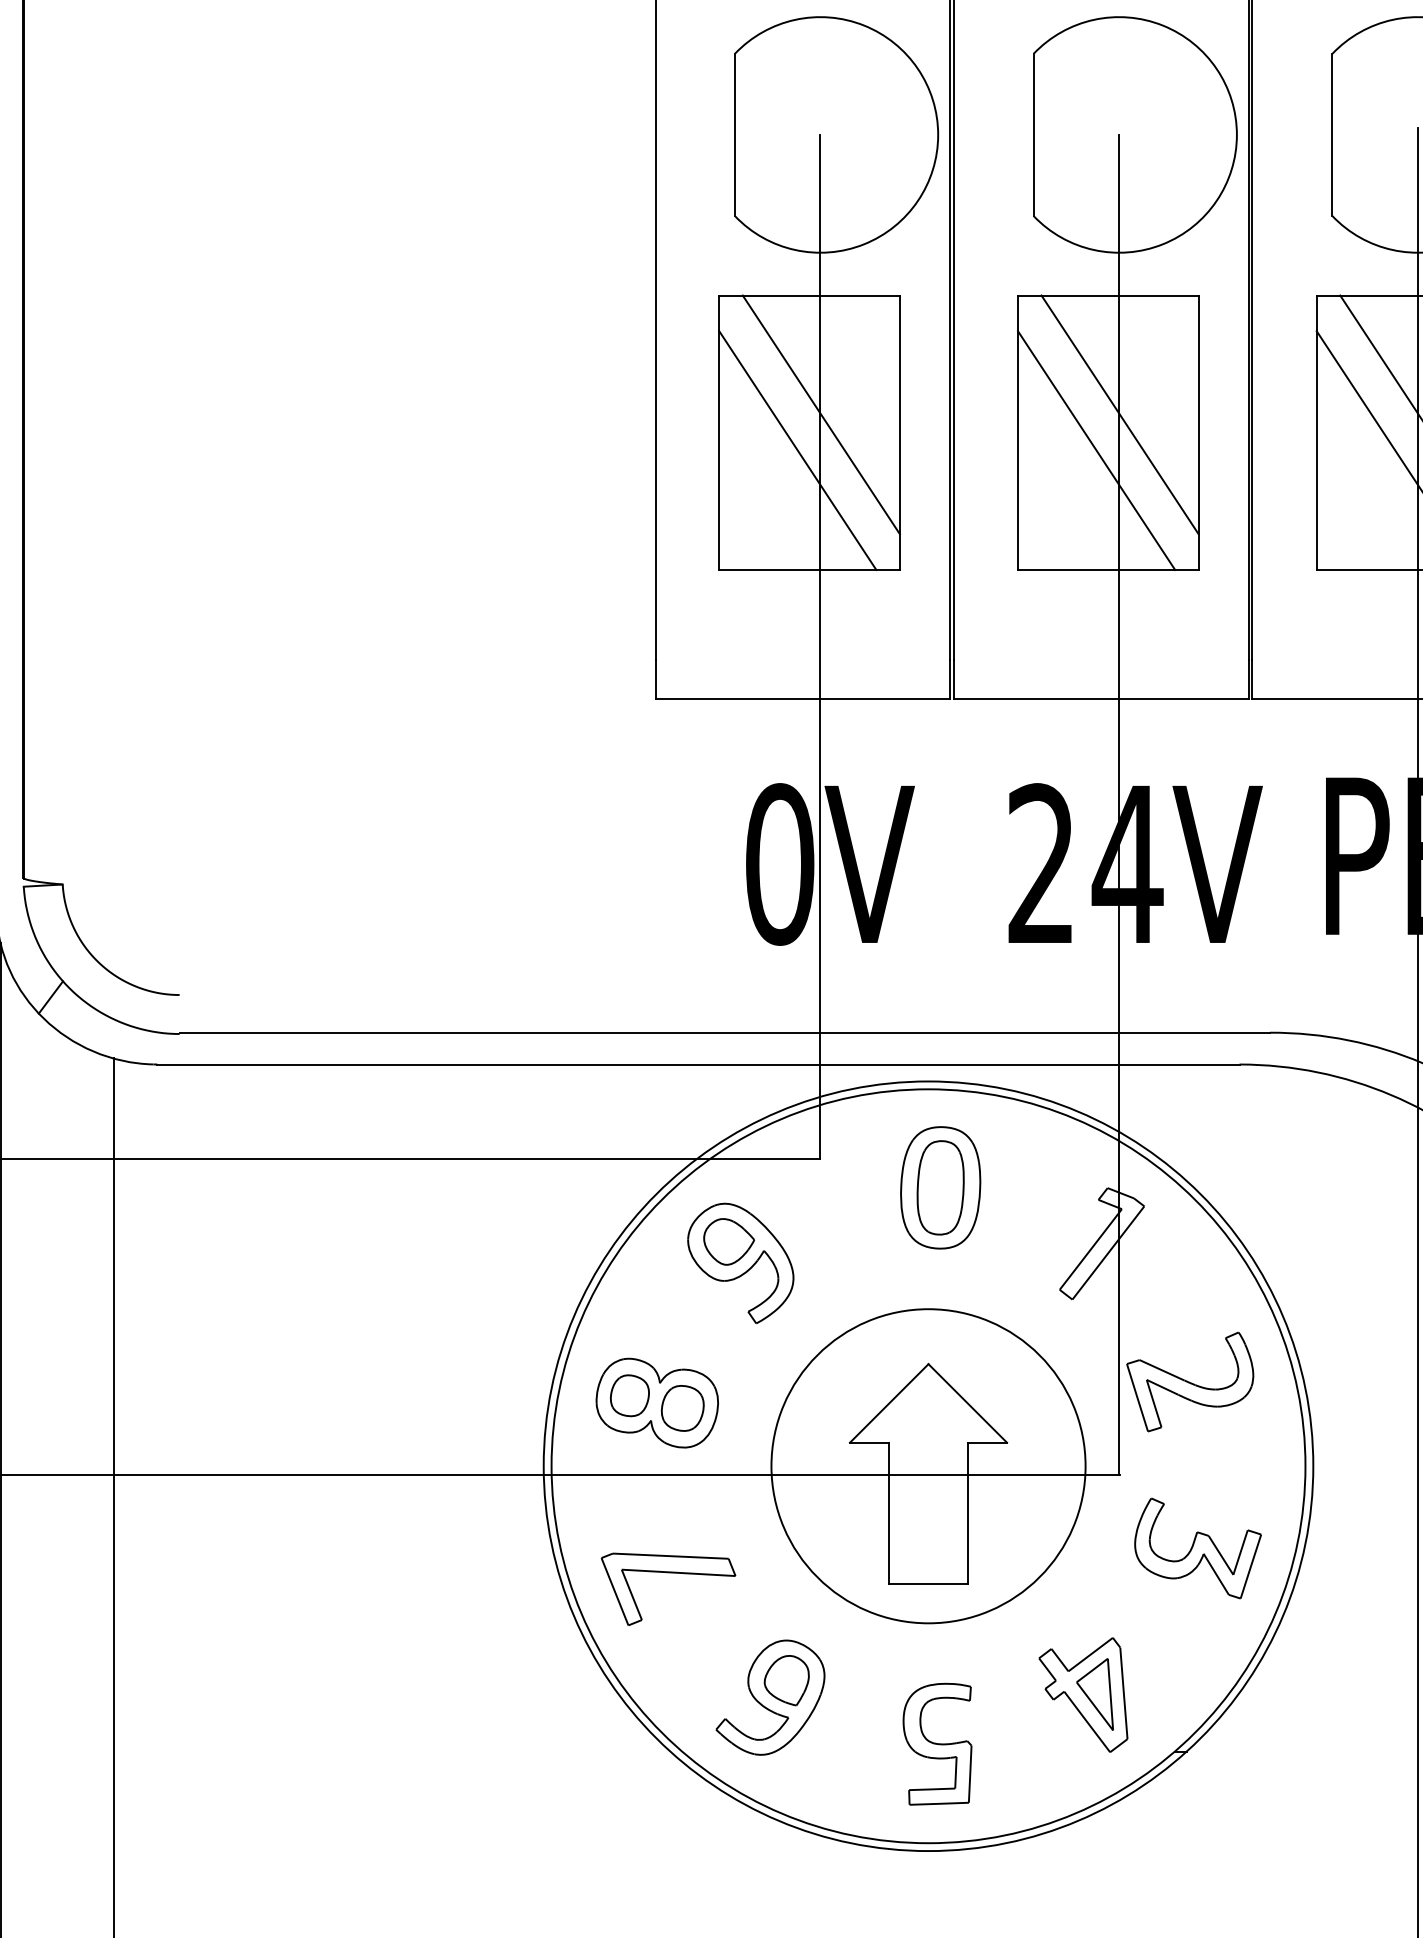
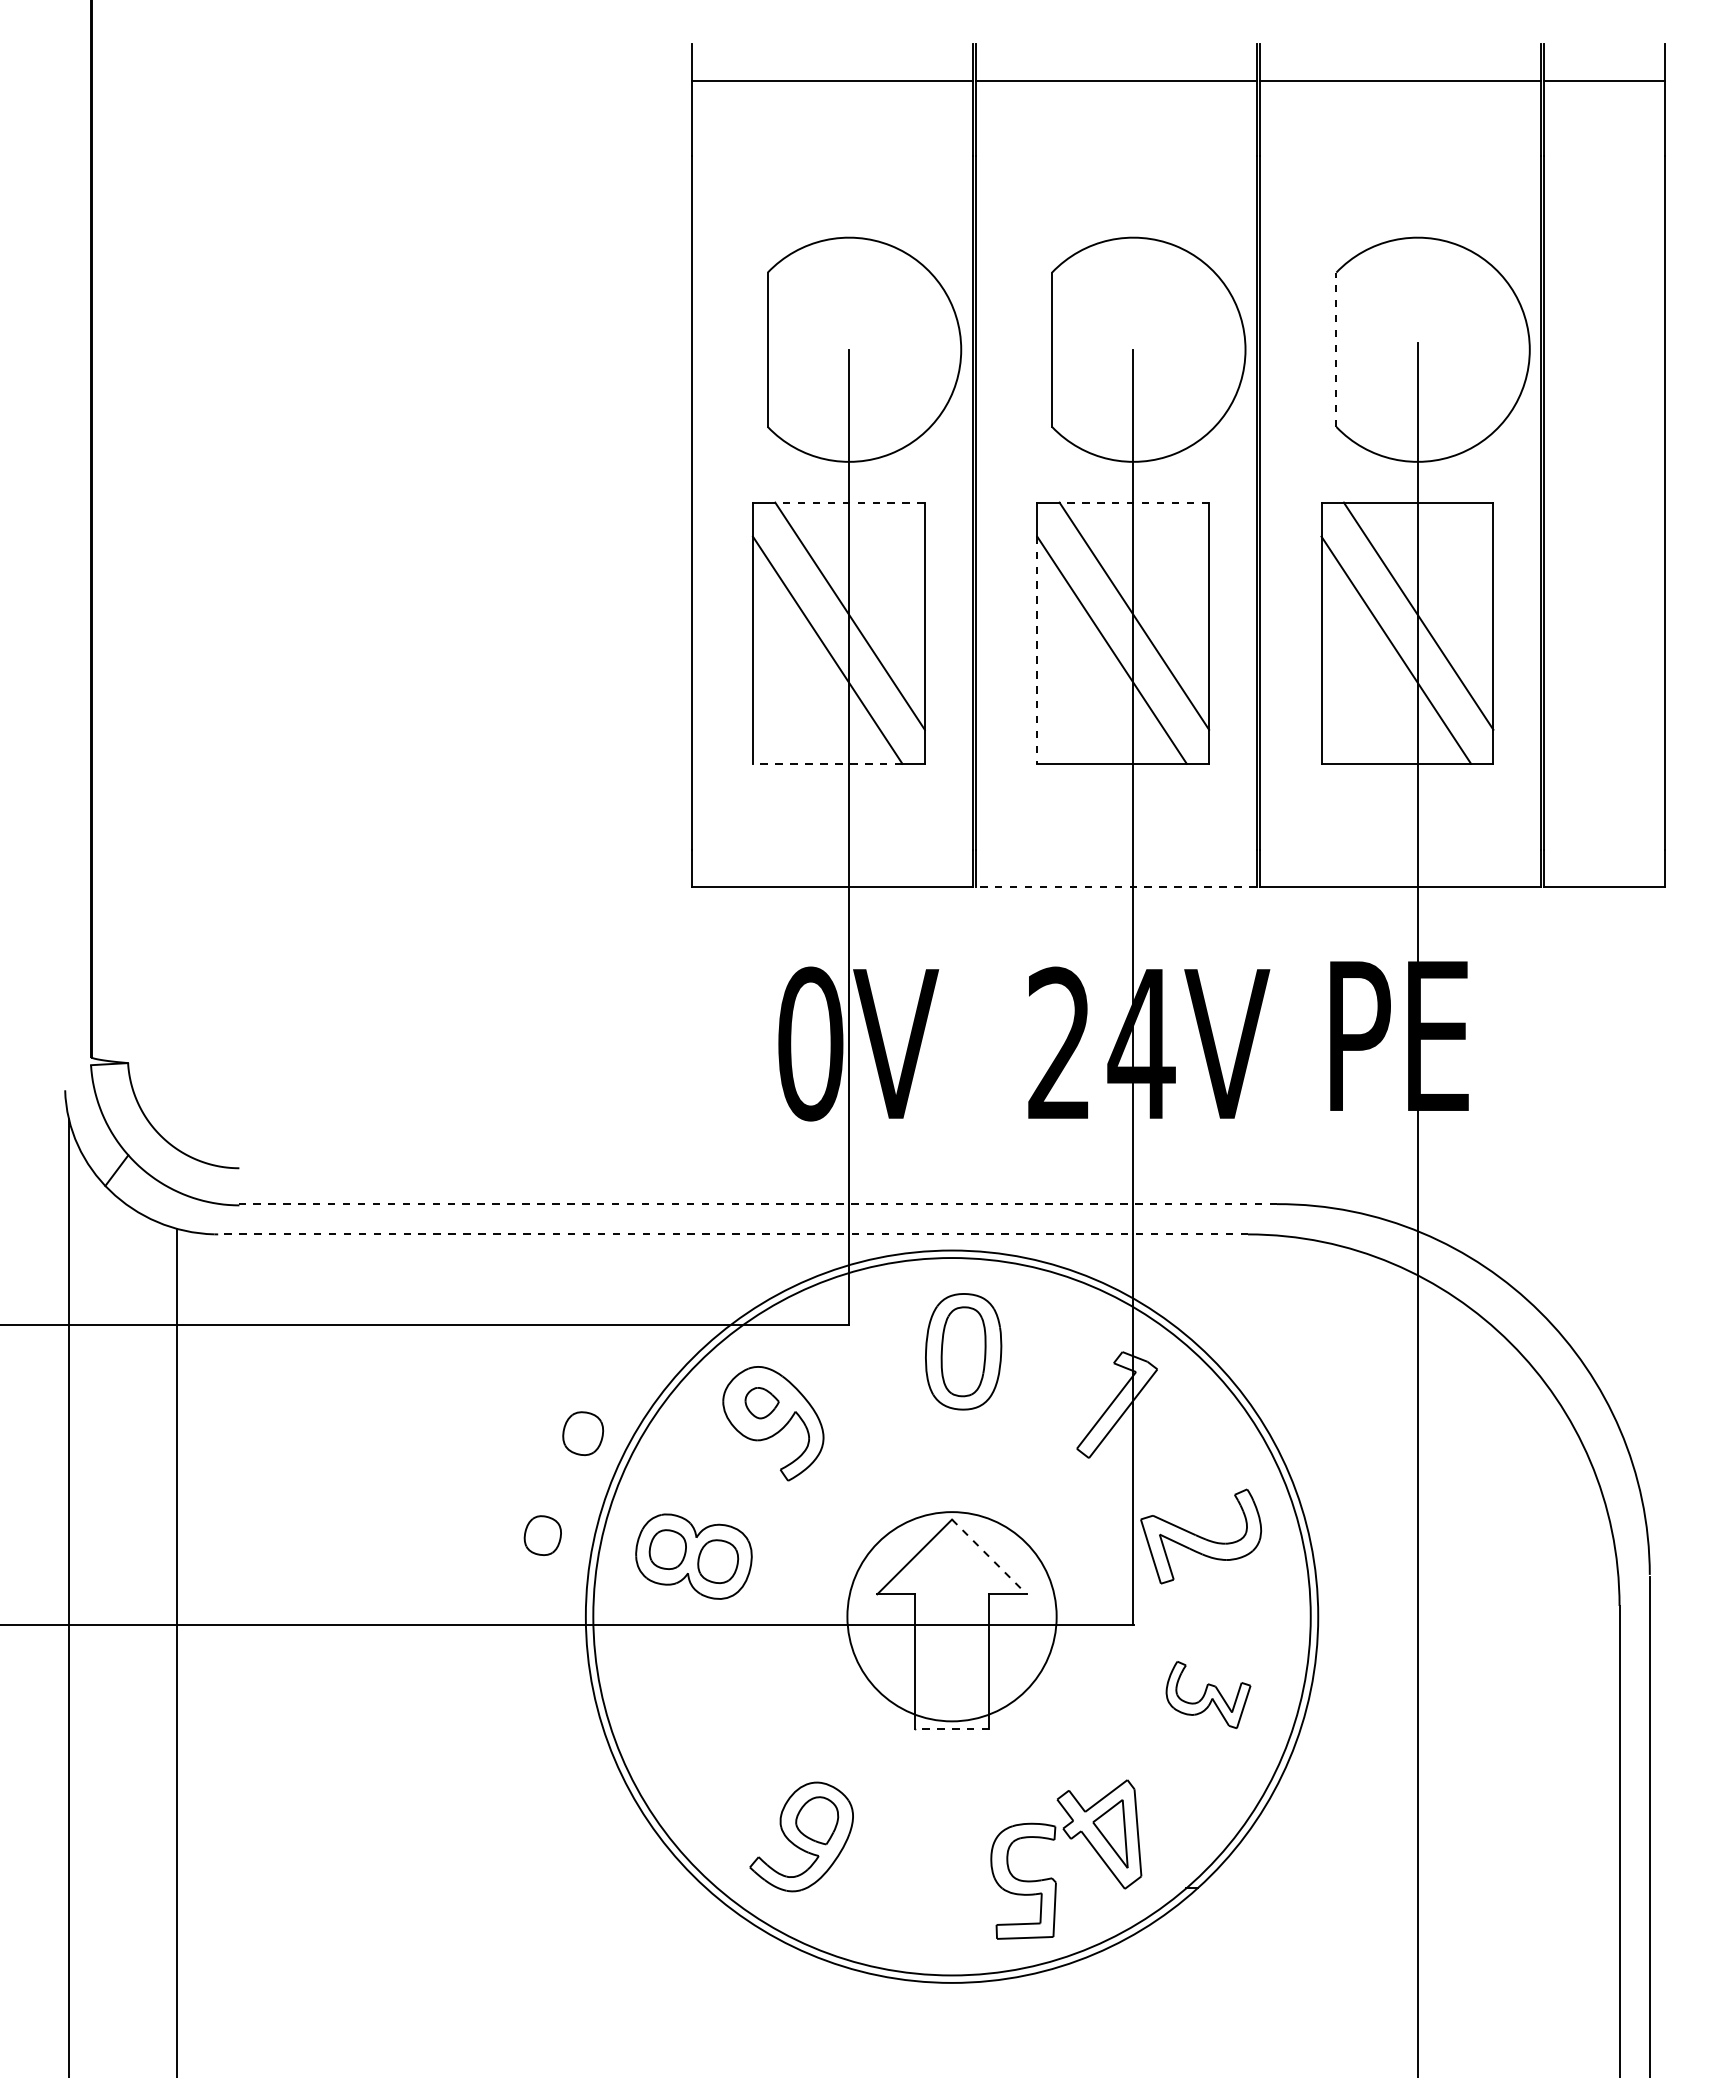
line: (1332, 134) -> (1336, 349), solid -> dashed
line: (821, 295) -> (850, 502), solid -> dashed
line: (1120, 295) -> (1134, 502), solid -> dashed
line: (1018, 450) -> (1037, 650), solid -> dashed
line: (797, 569) -> (827, 763), solid -> dashed
line: (1100, 698) -> (1115, 886), solid -> dashed
line: (725, 1033) -> (758, 1204), solid -> dashed
line: (698, 1064) -> (733, 1234), solid -> dashed
part: (728, 1241) -> (761, 1402), size x0.7
part: (541, 1273) -> (583, 1433), added
part: (498, 1380) -> (542, 1535), added
line: (967, 1402) -> (989, 1556), solid -> dashed
circle: (927, 1466) -> (951, 1616), size x0.7
part: (1198, 1547) -> (1208, 1694), size x0.7
part: (668, 1573) -> (704, 1718), removed
line: (927, 1583) -> (951, 1728), solid -> dashed
part: (937, 1743) -> (1023, 1880), moved

